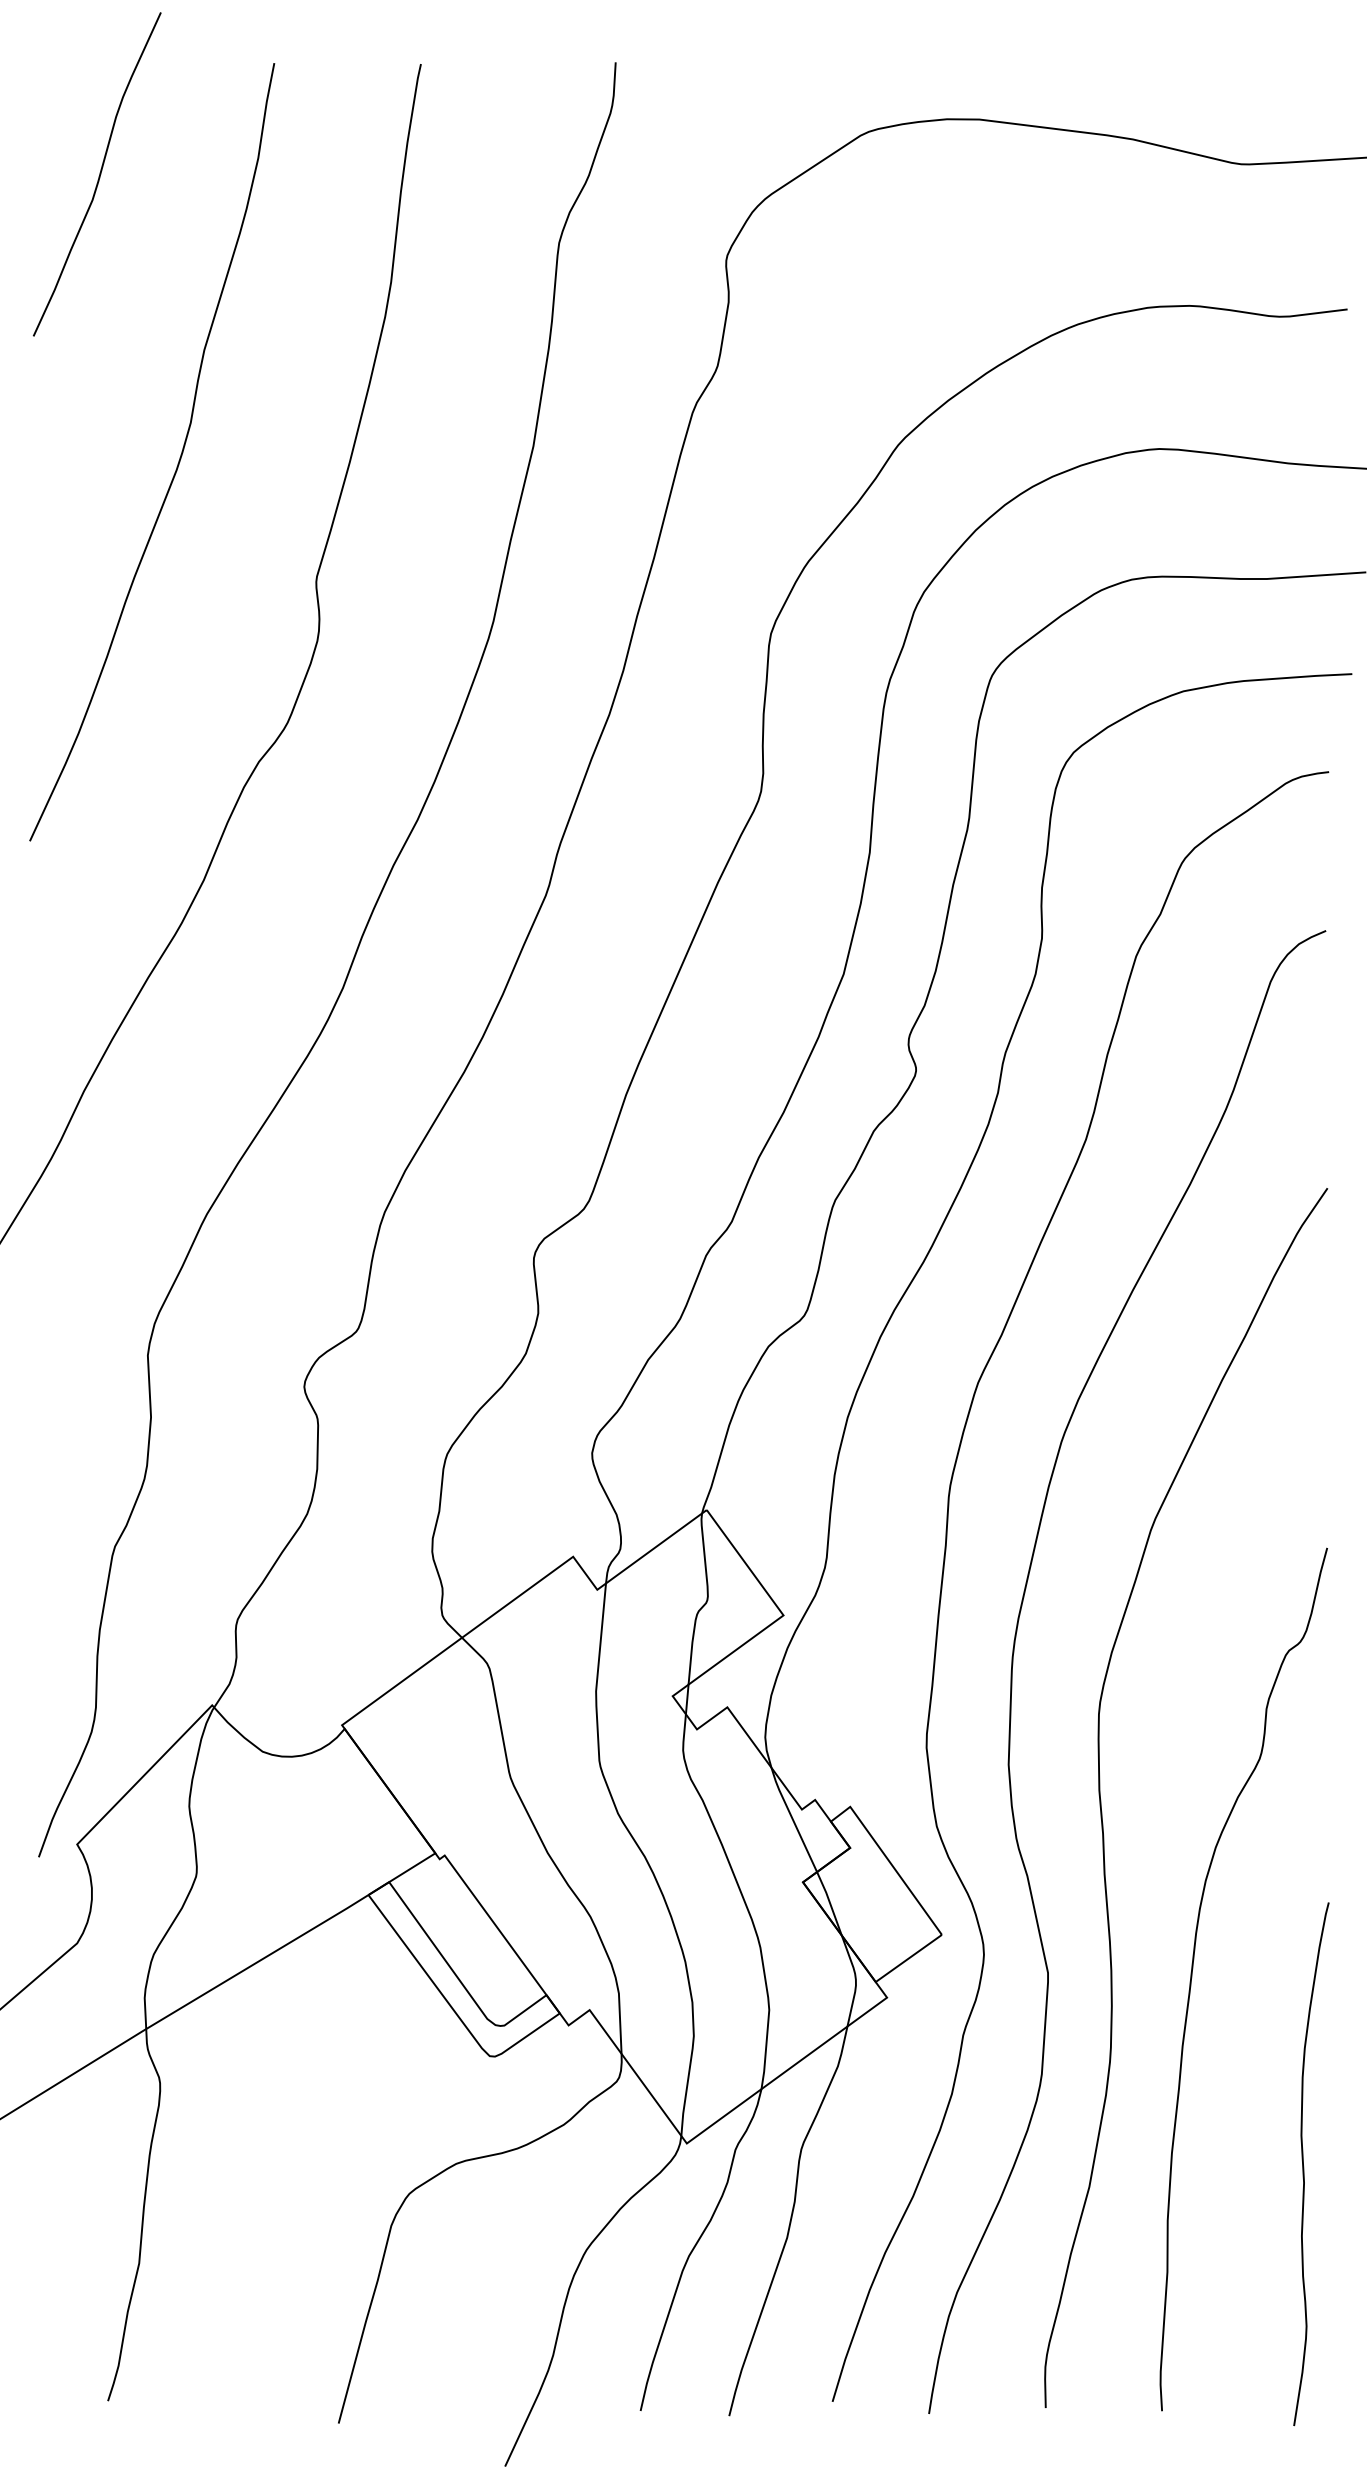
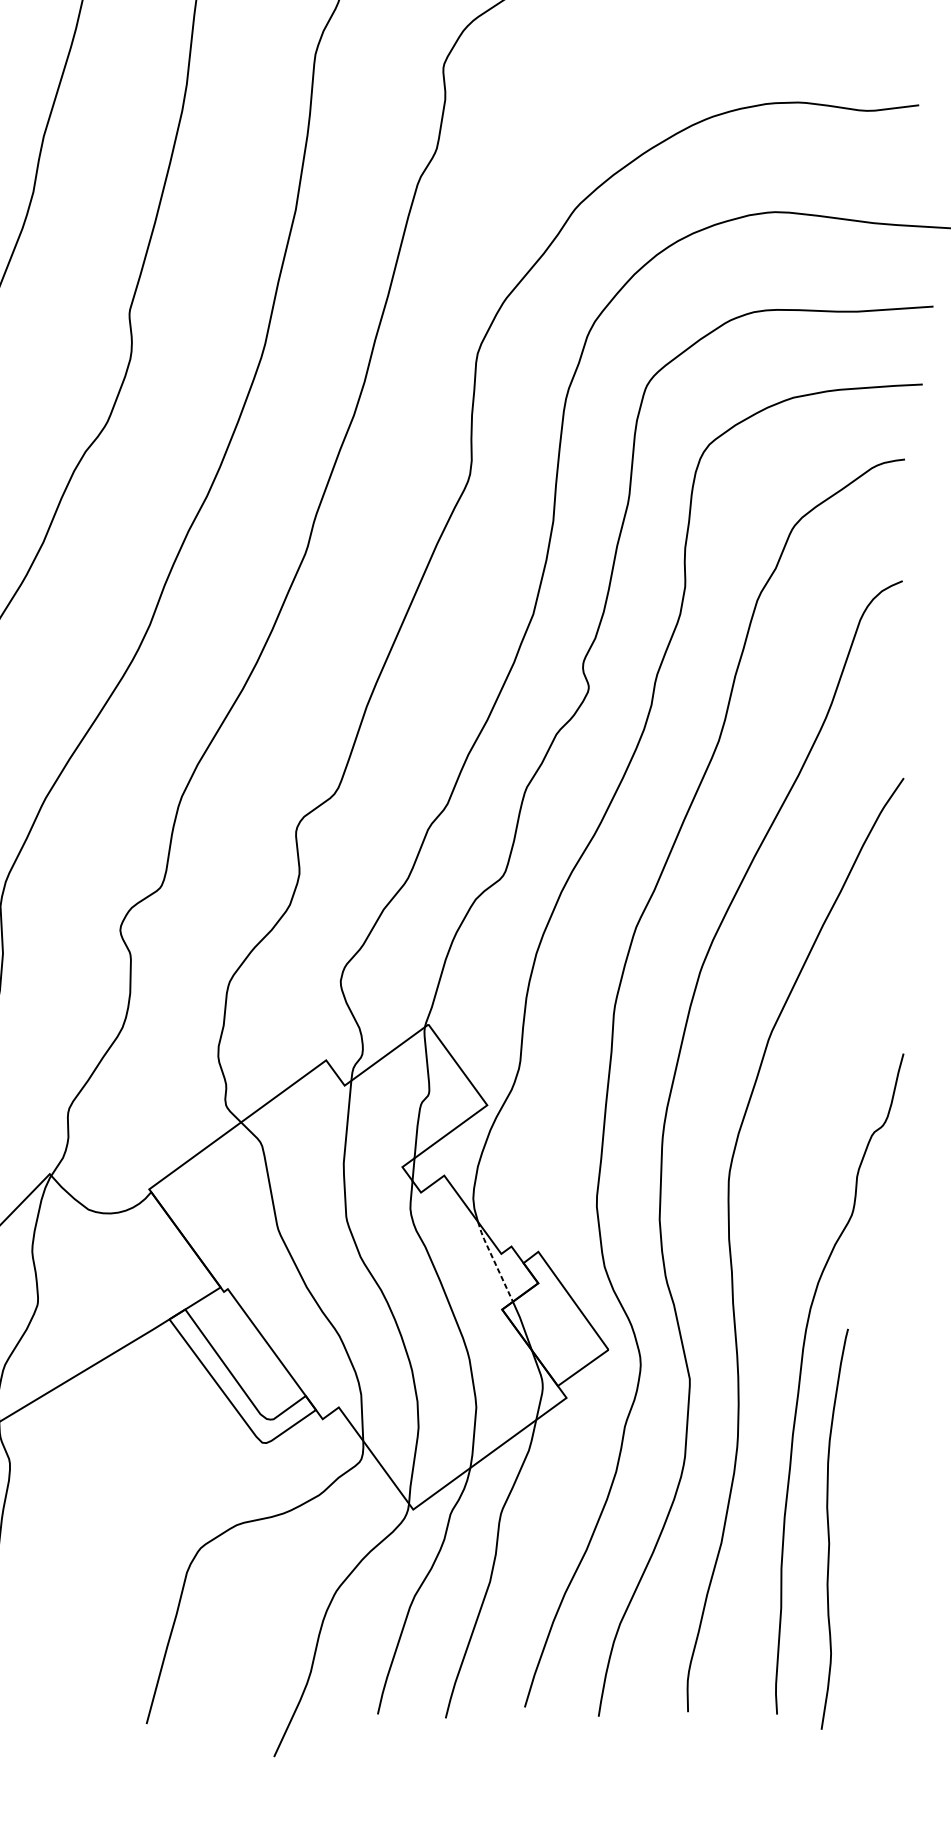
line: (792, 1819) -> (494, 1261), solid -> dashed
curve: (1304, 2166) -> (829, 1531), moved

